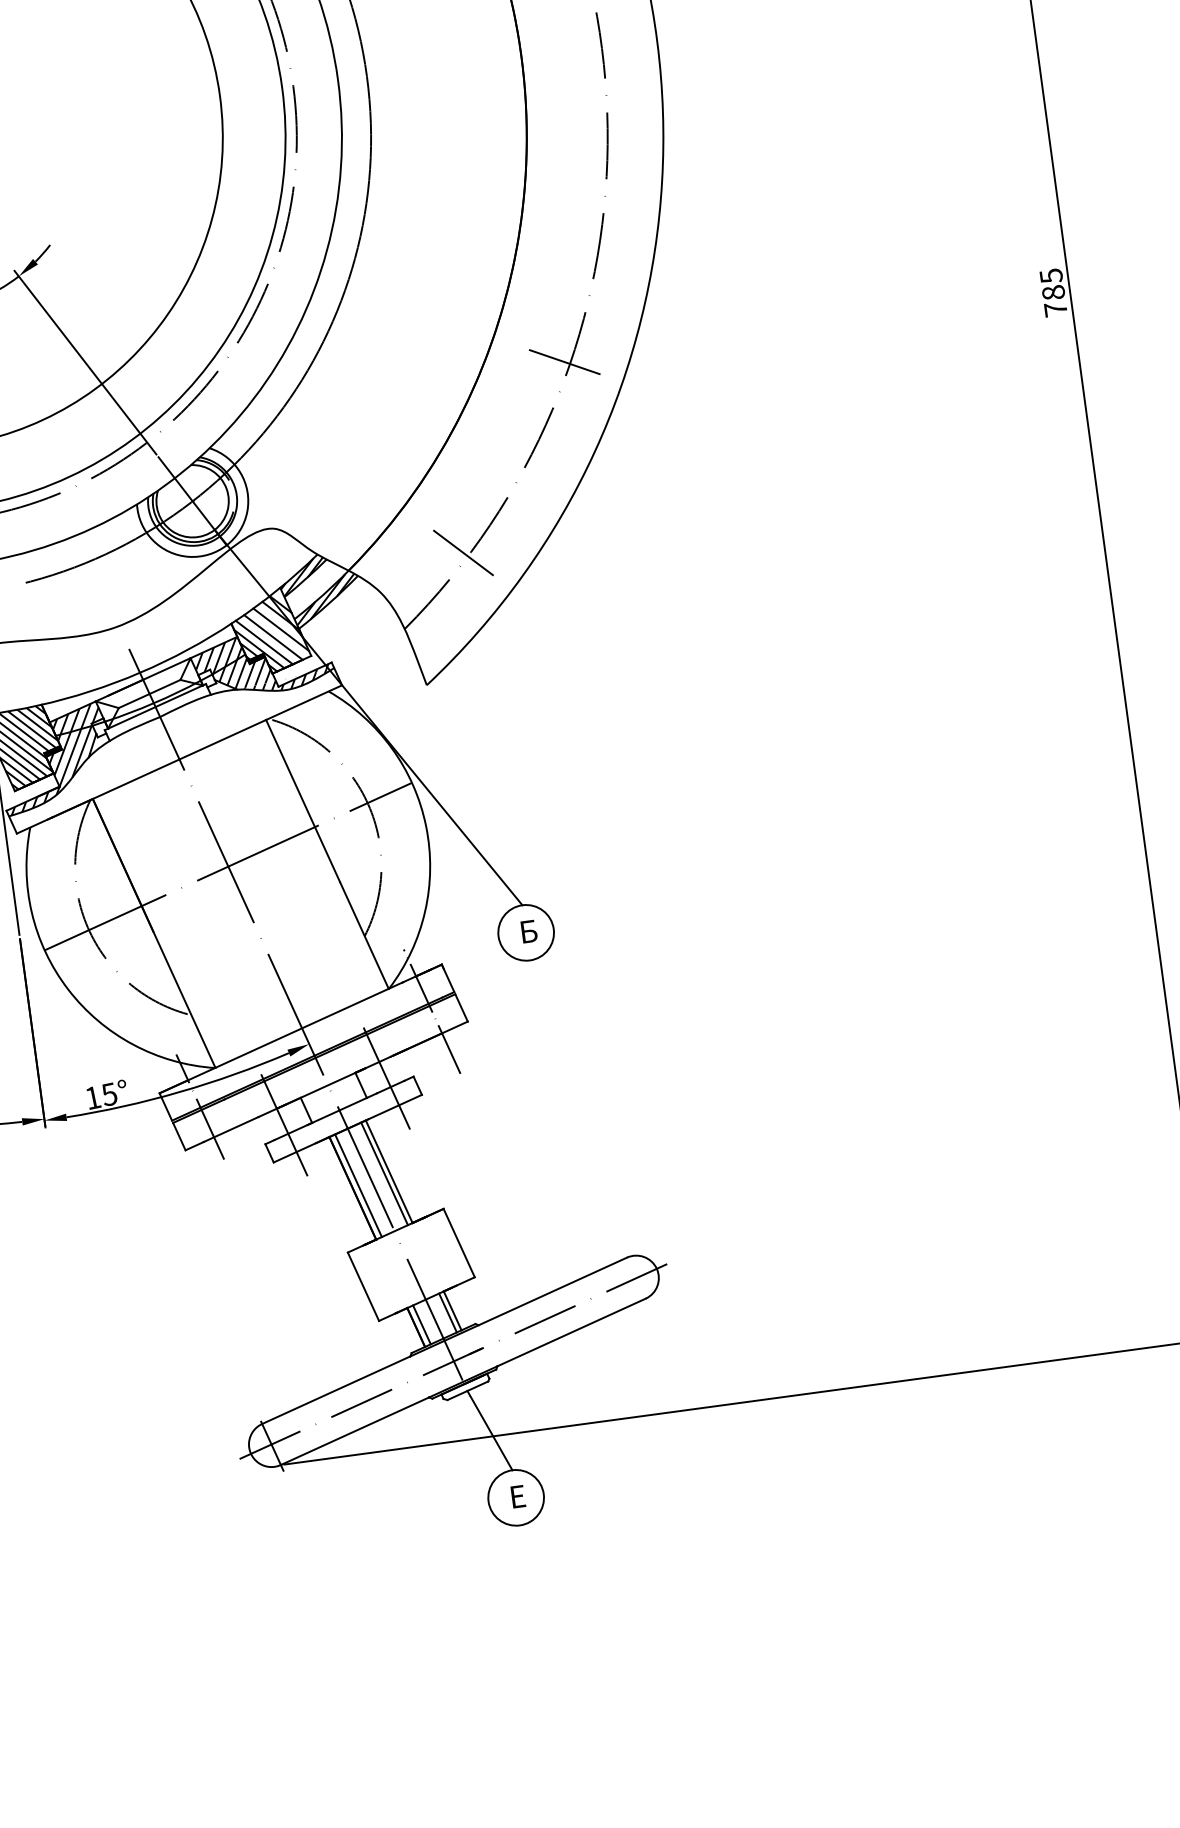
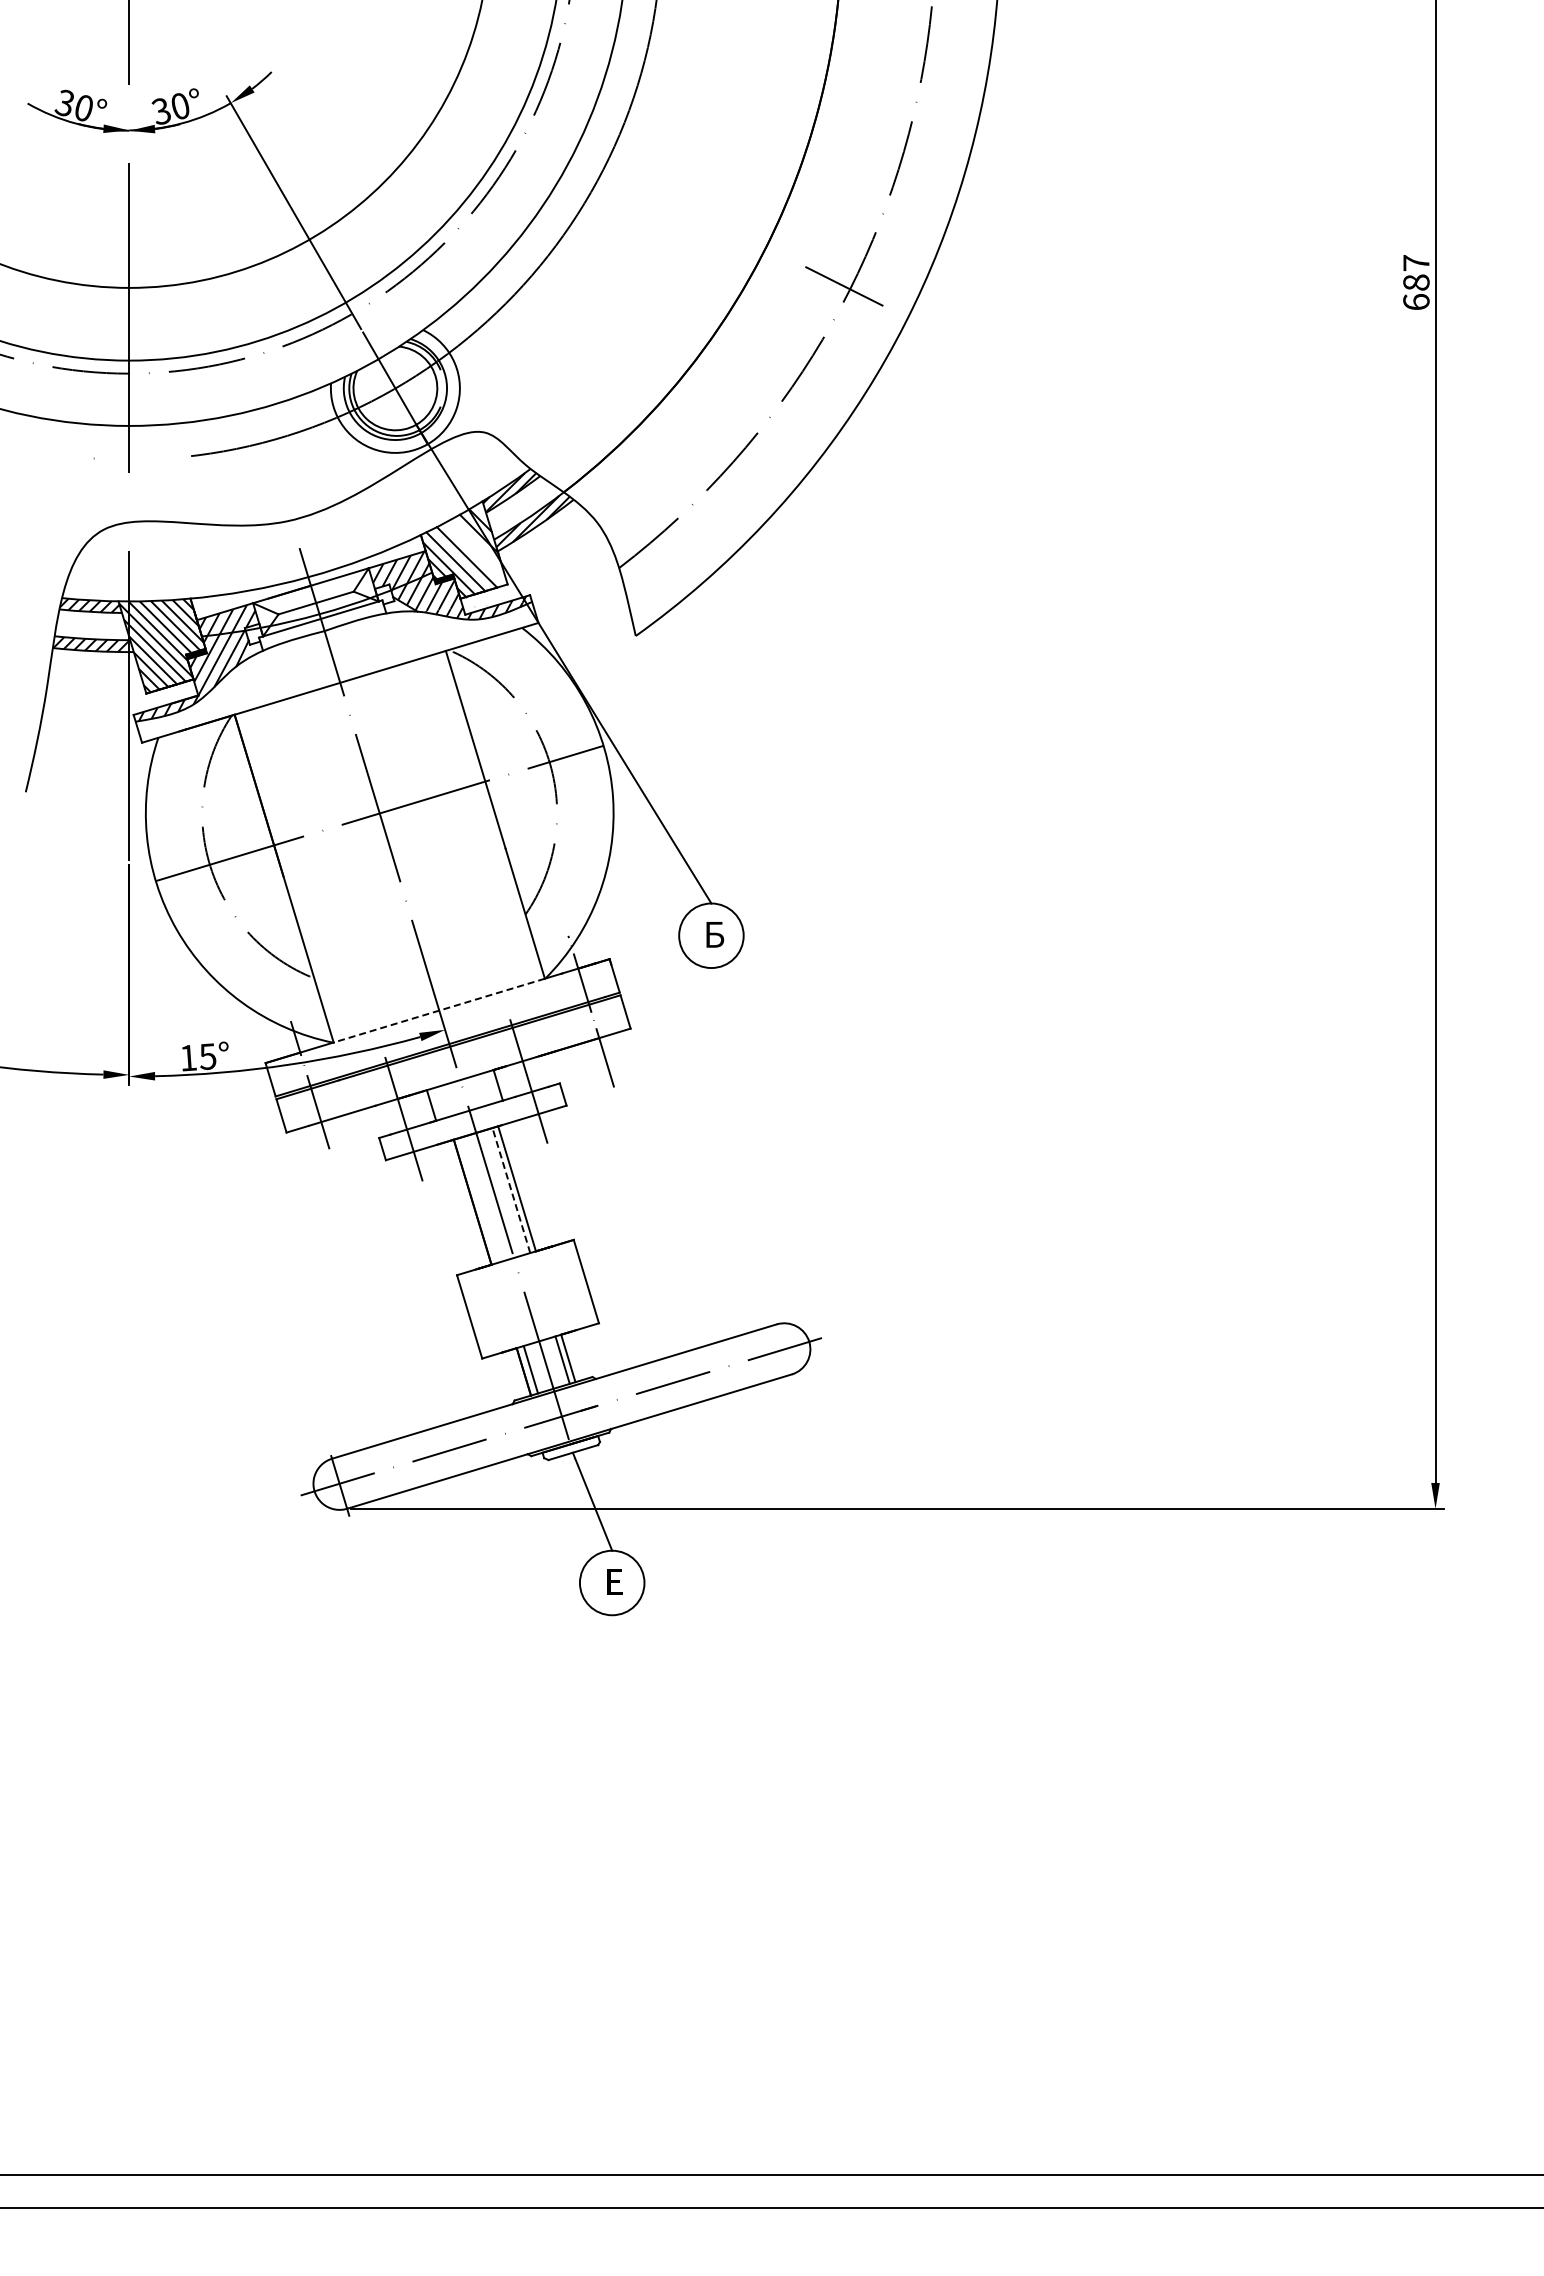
text: (1053, 292) -> (1416, 282), 785 -> 687
line: (463, 552) -> (698, 489), removed
line: (280, 629) -> (476, 549), removed
line: (301, 1028) -> (438, 1010), solid -> dashed
line: (384, 1173) -> (511, 1190), solid -> dashed
line: (358, 1185) -> (479, 1199), removed

